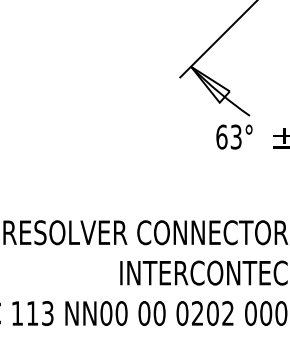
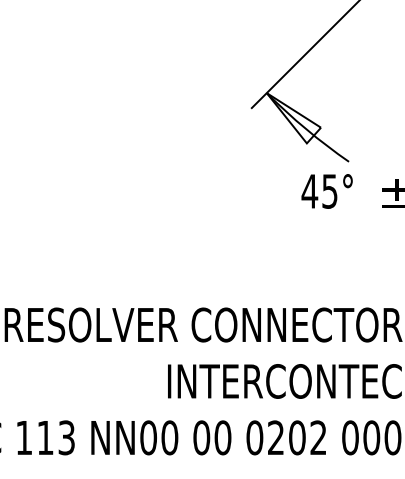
text: (228, 137) -> (319, 191), 63° -> 45°

